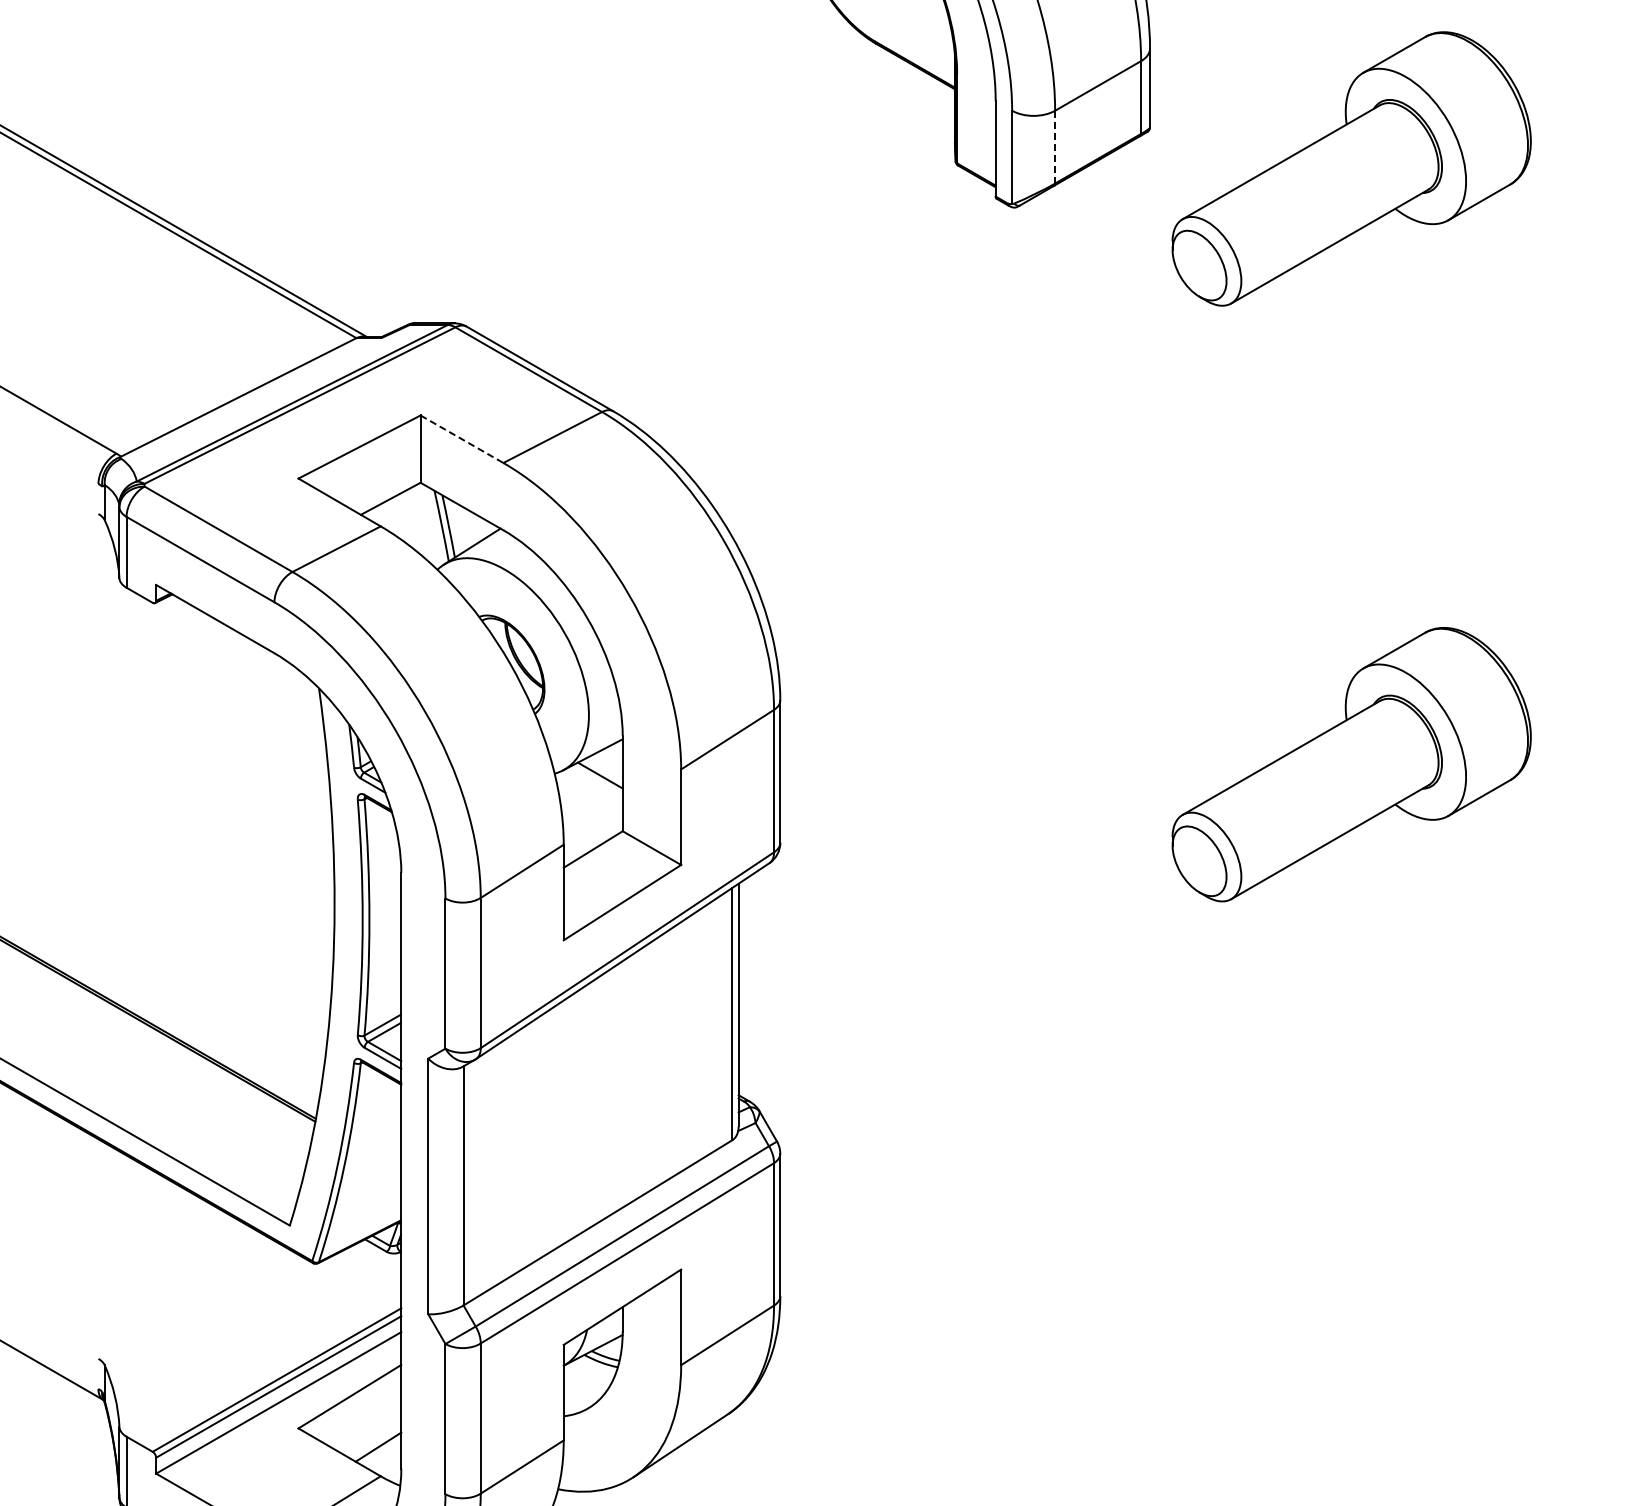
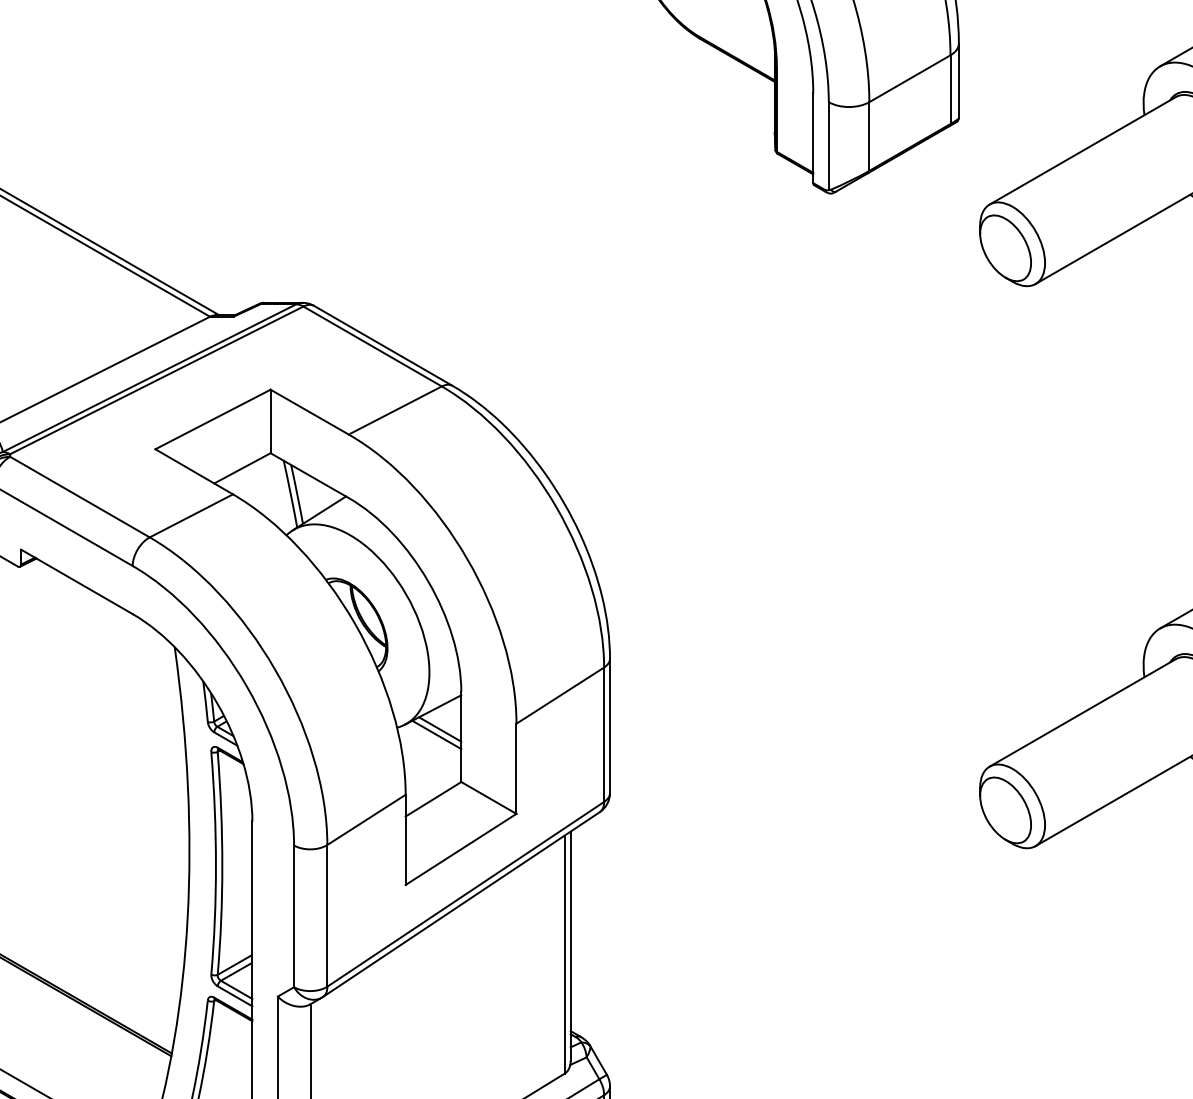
line: (1055, 146) -> (869, 135), dashed -> solid
line: (462, 439) -> (310, 412), dashed -> solid
line: (596, 781) -> (436, 735), added

